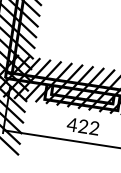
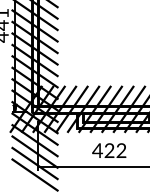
text: (83, 126) -> (109, 150), moved

